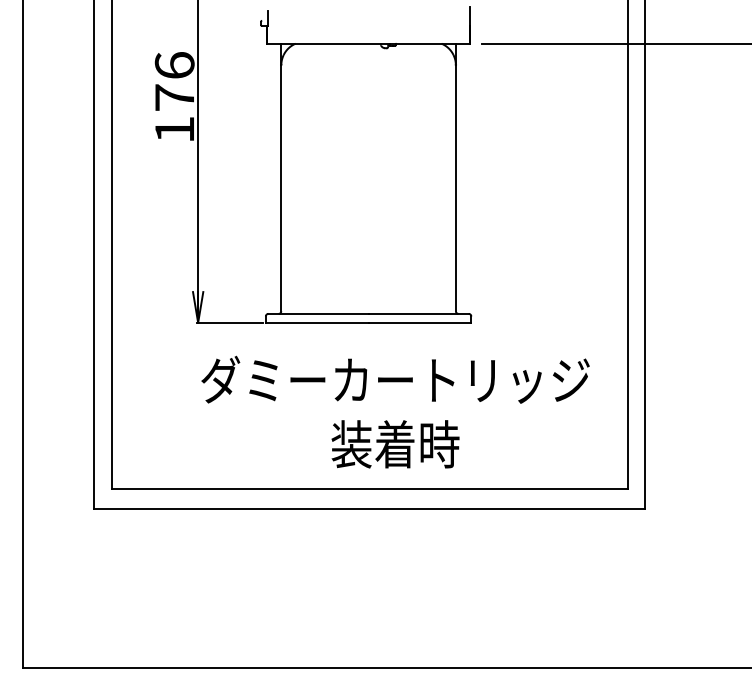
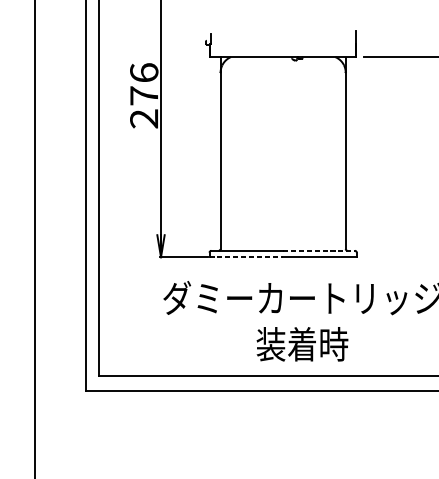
text: (173, 129) -> (143, 118), 176 -> 276
line: (419, 313) -> (319, 250), solid -> dashed
line: (317, 322) -> (246, 256), solid -> dashed

